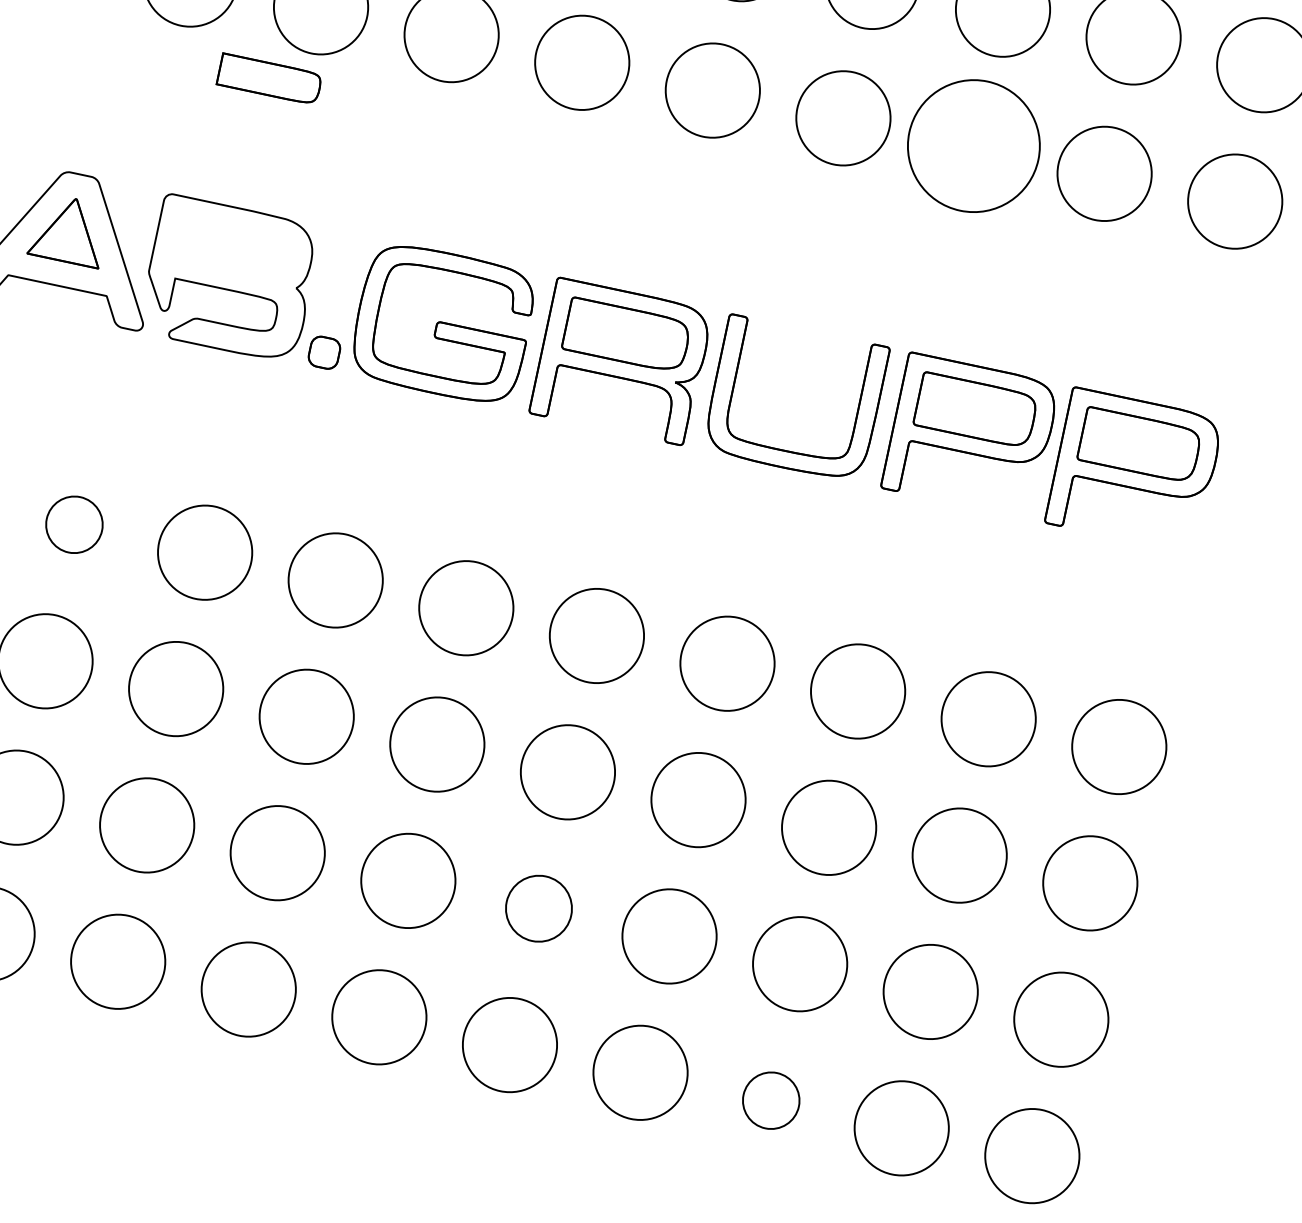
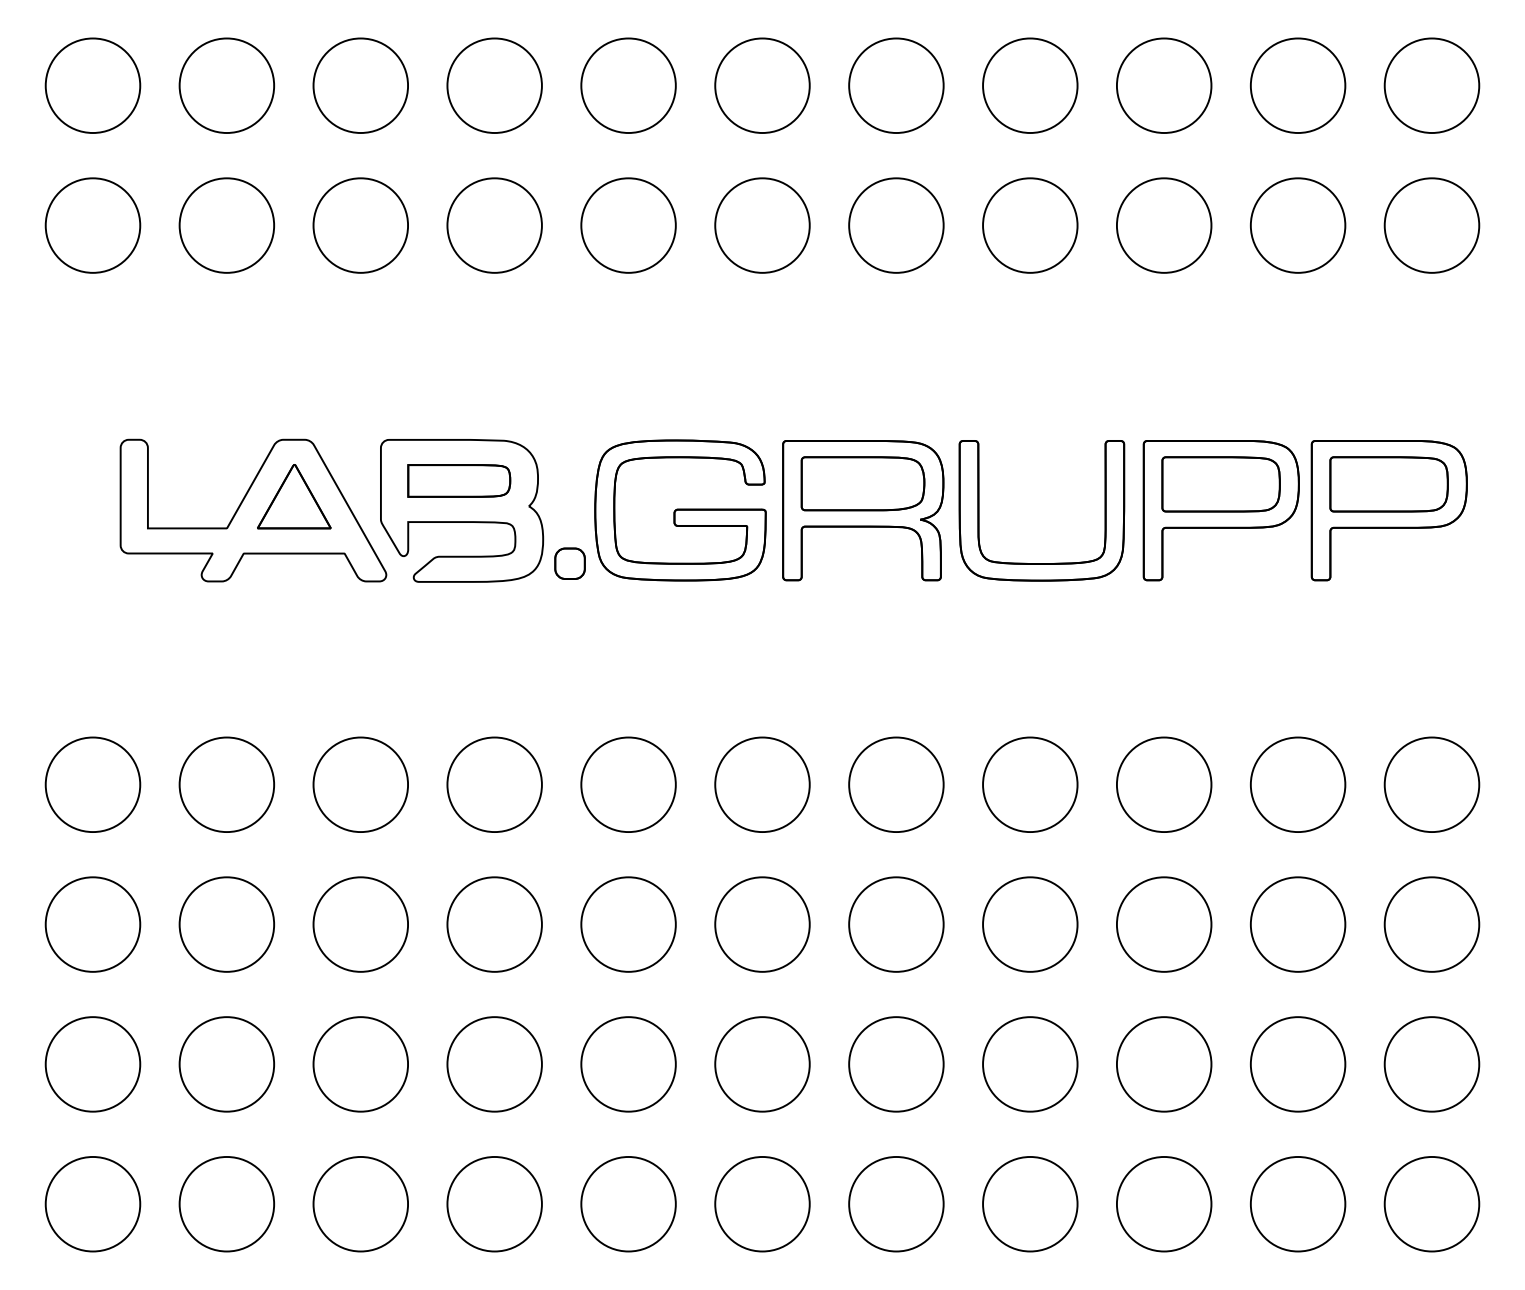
part: (269, 78) -> (459, 480), moved
part: (974, 146) -> (1164, 225), size x0.71
part: (74, 524) -> (360, 784), size x1.67
part: (539, 908) -> (896, 1064), size x1.43
part: (771, 1100) -> (1164, 1204), size x1.67

